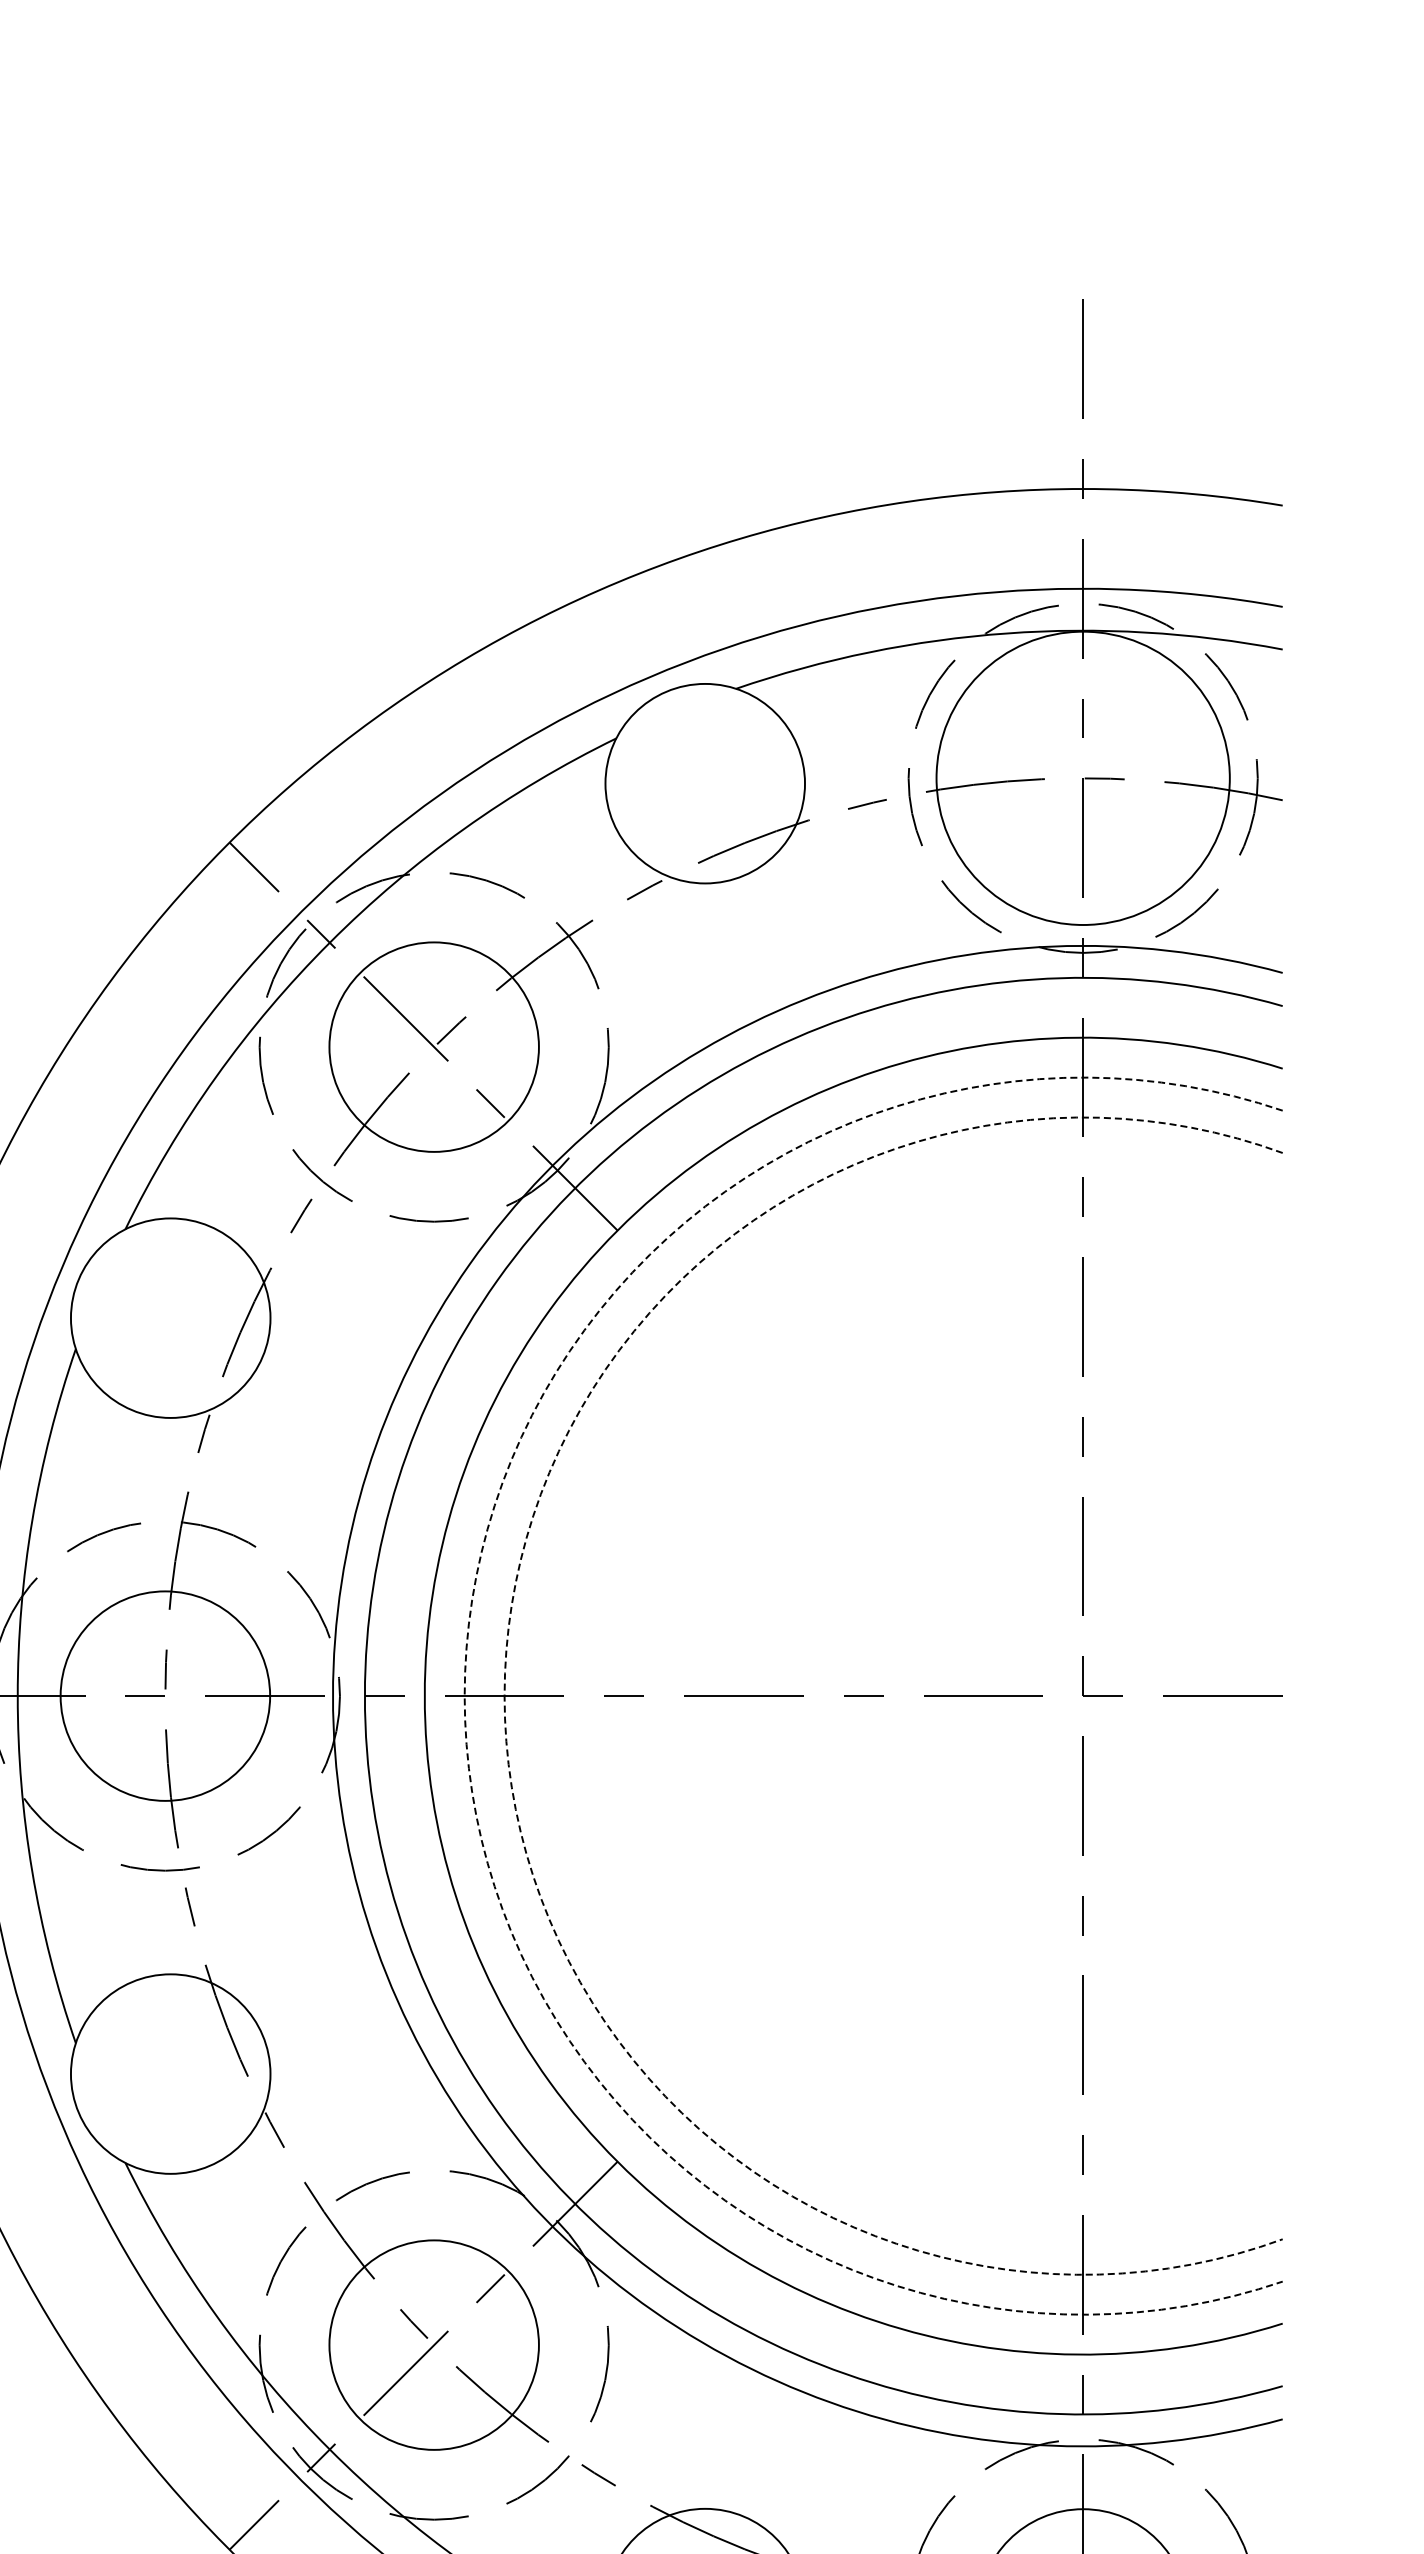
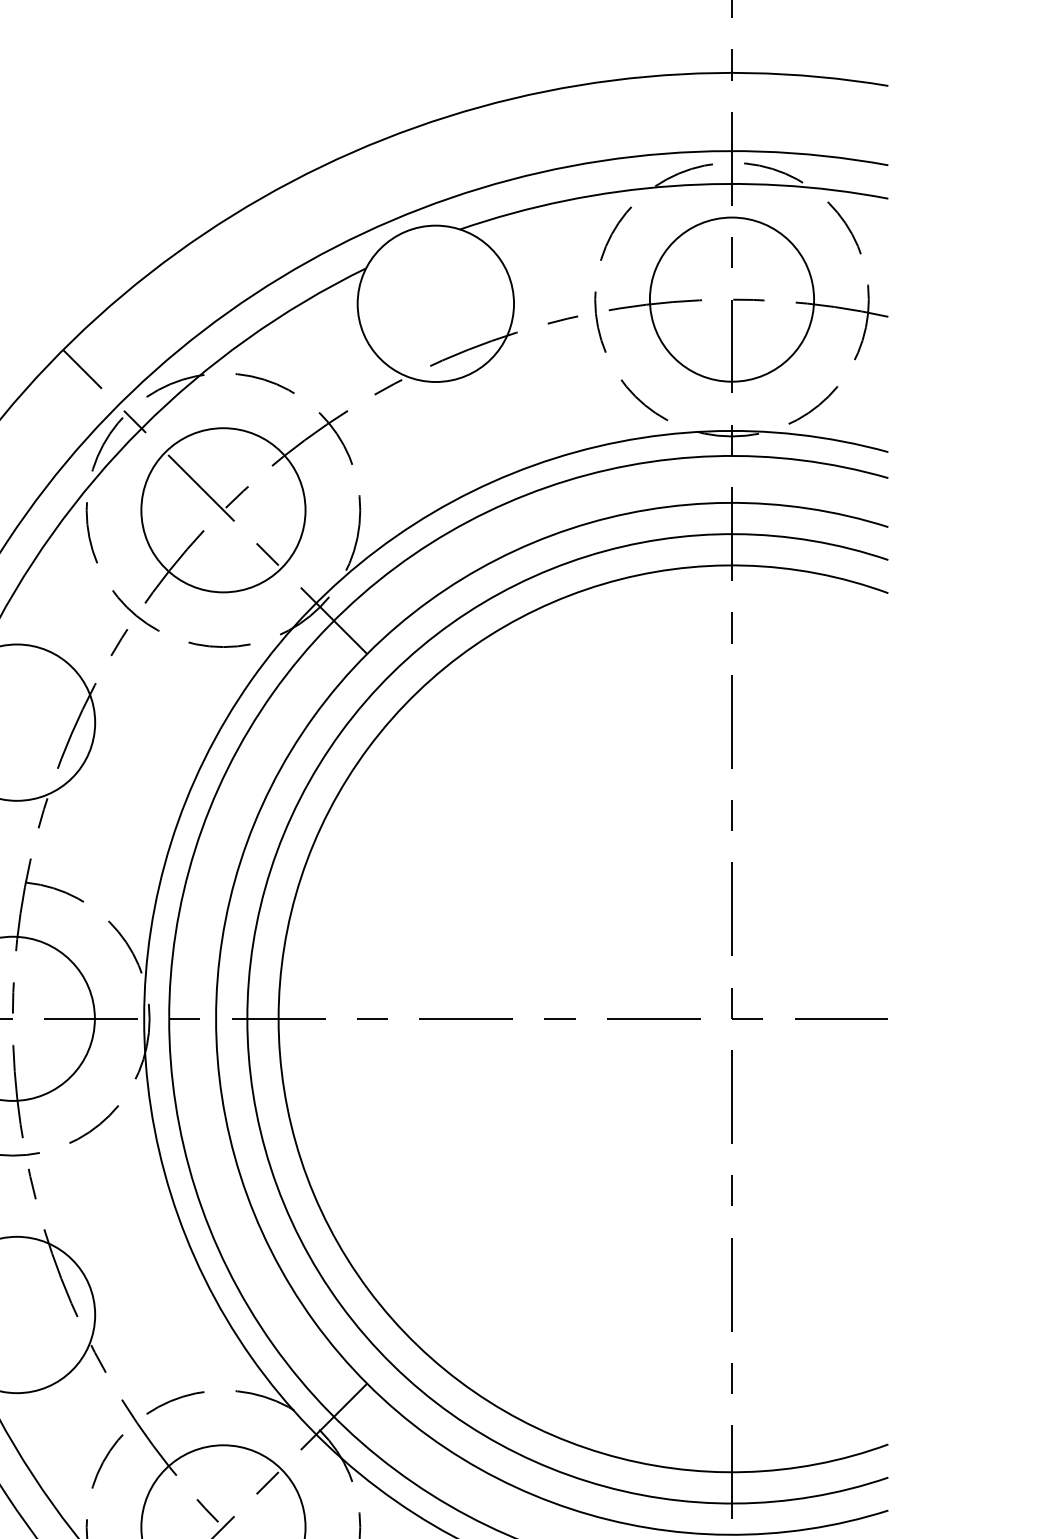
circle: (1082, 778) -> (731, 299), size x0.71
arc: (464, 1696) -> (247, 1019), dashed -> solid
arc: (504, 1696) -> (278, 1019), dashed -> solid

